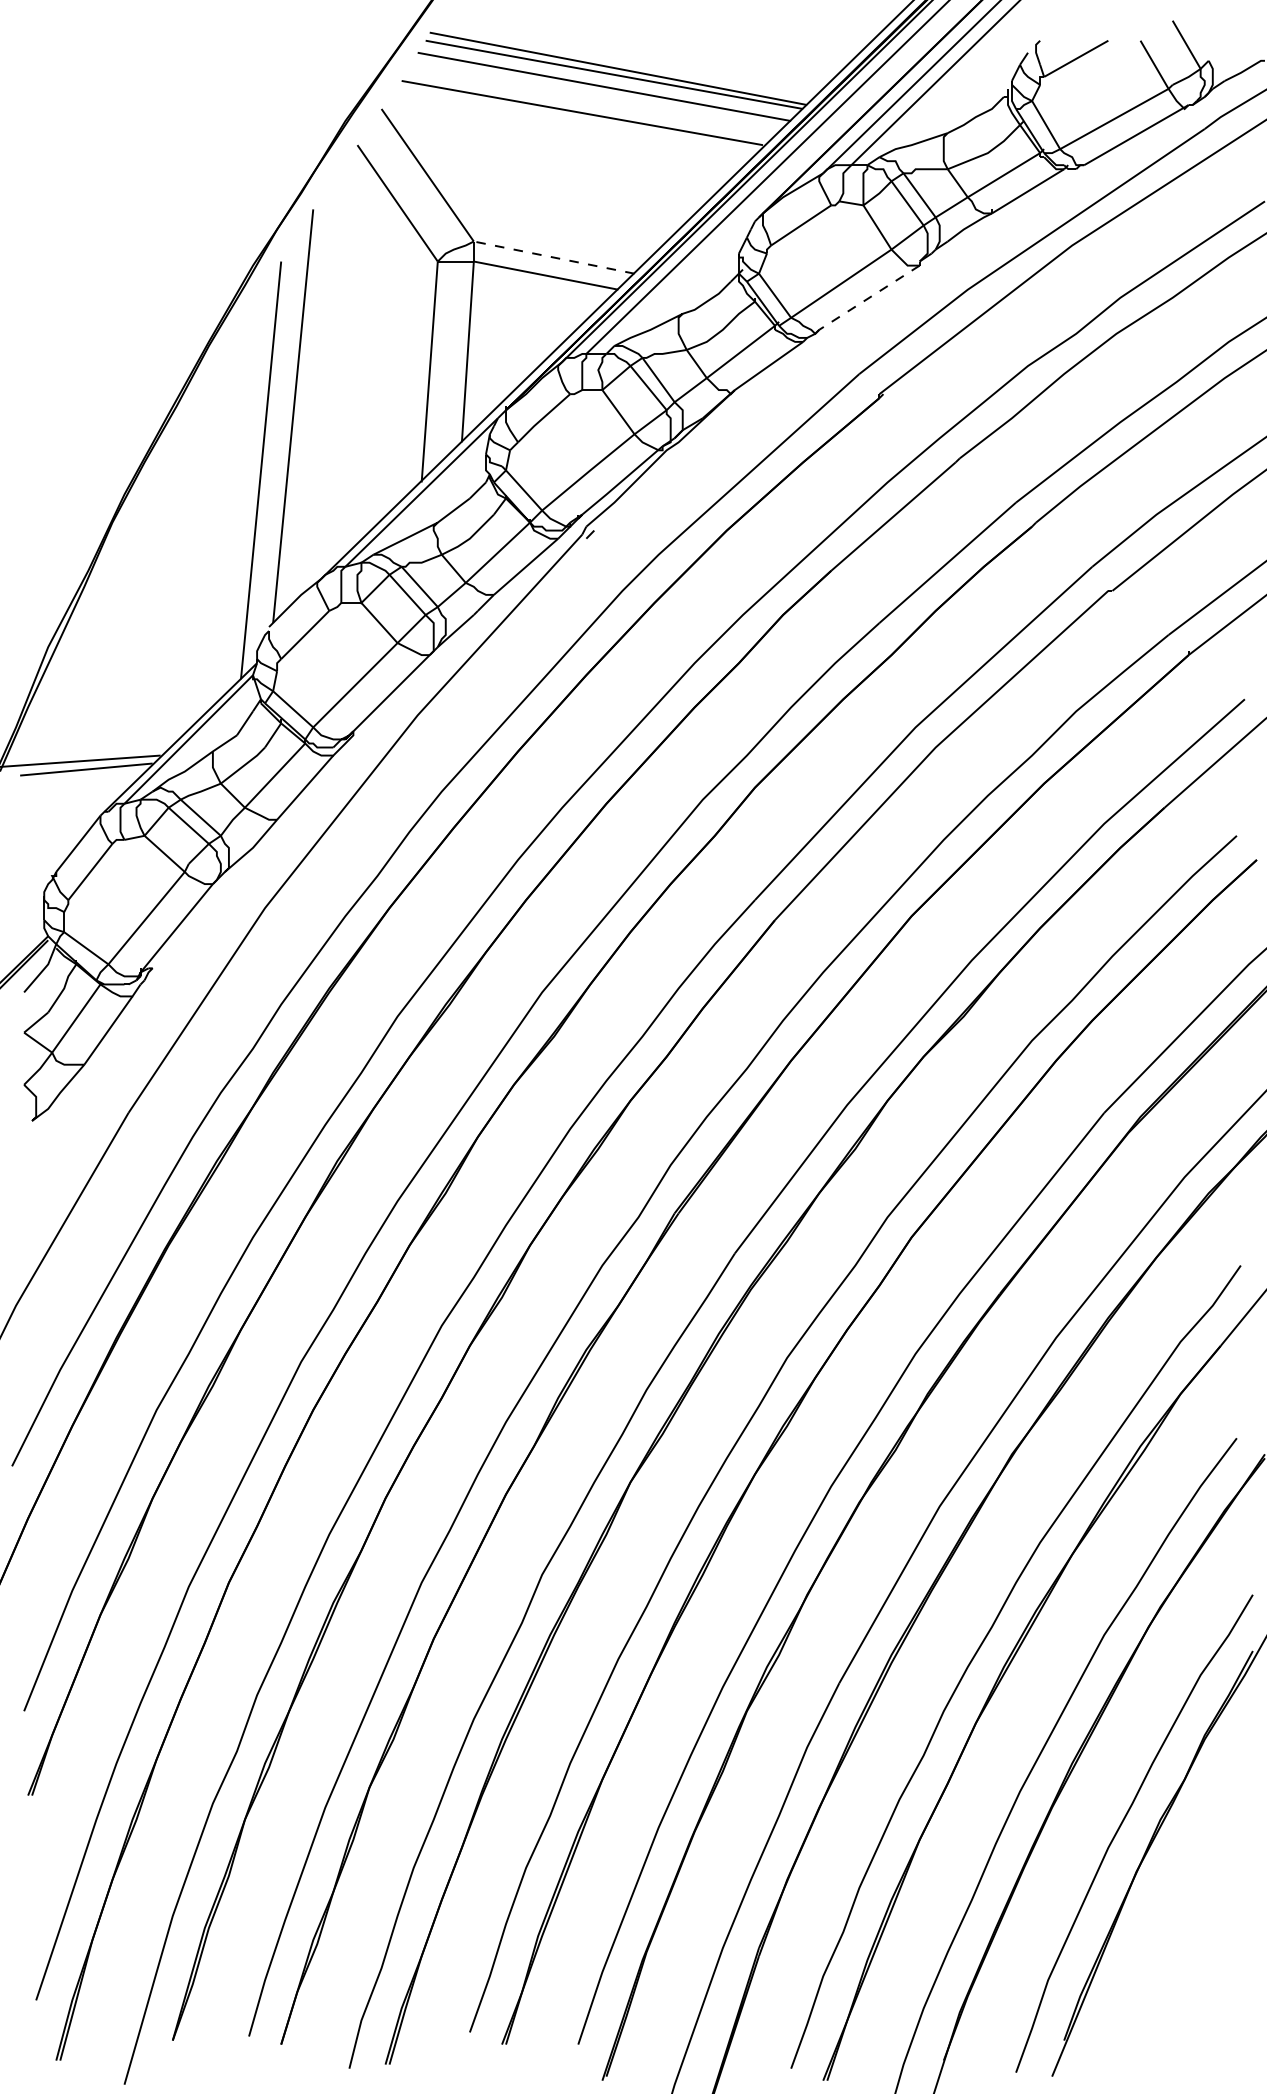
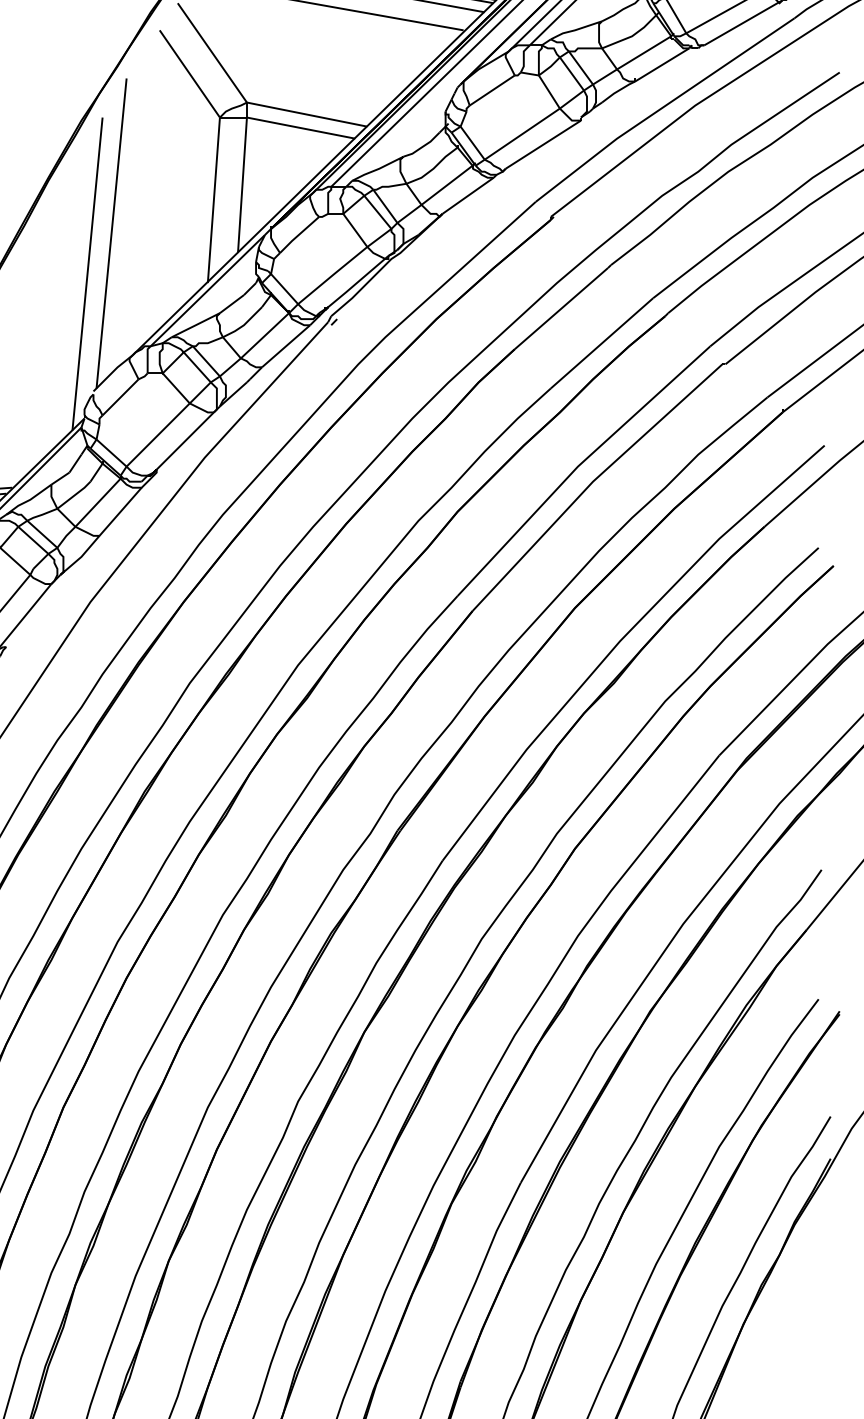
line: (554, 257) -> (307, 114), dashed -> solid
line: (869, 297) -> (543, 144), dashed -> solid

